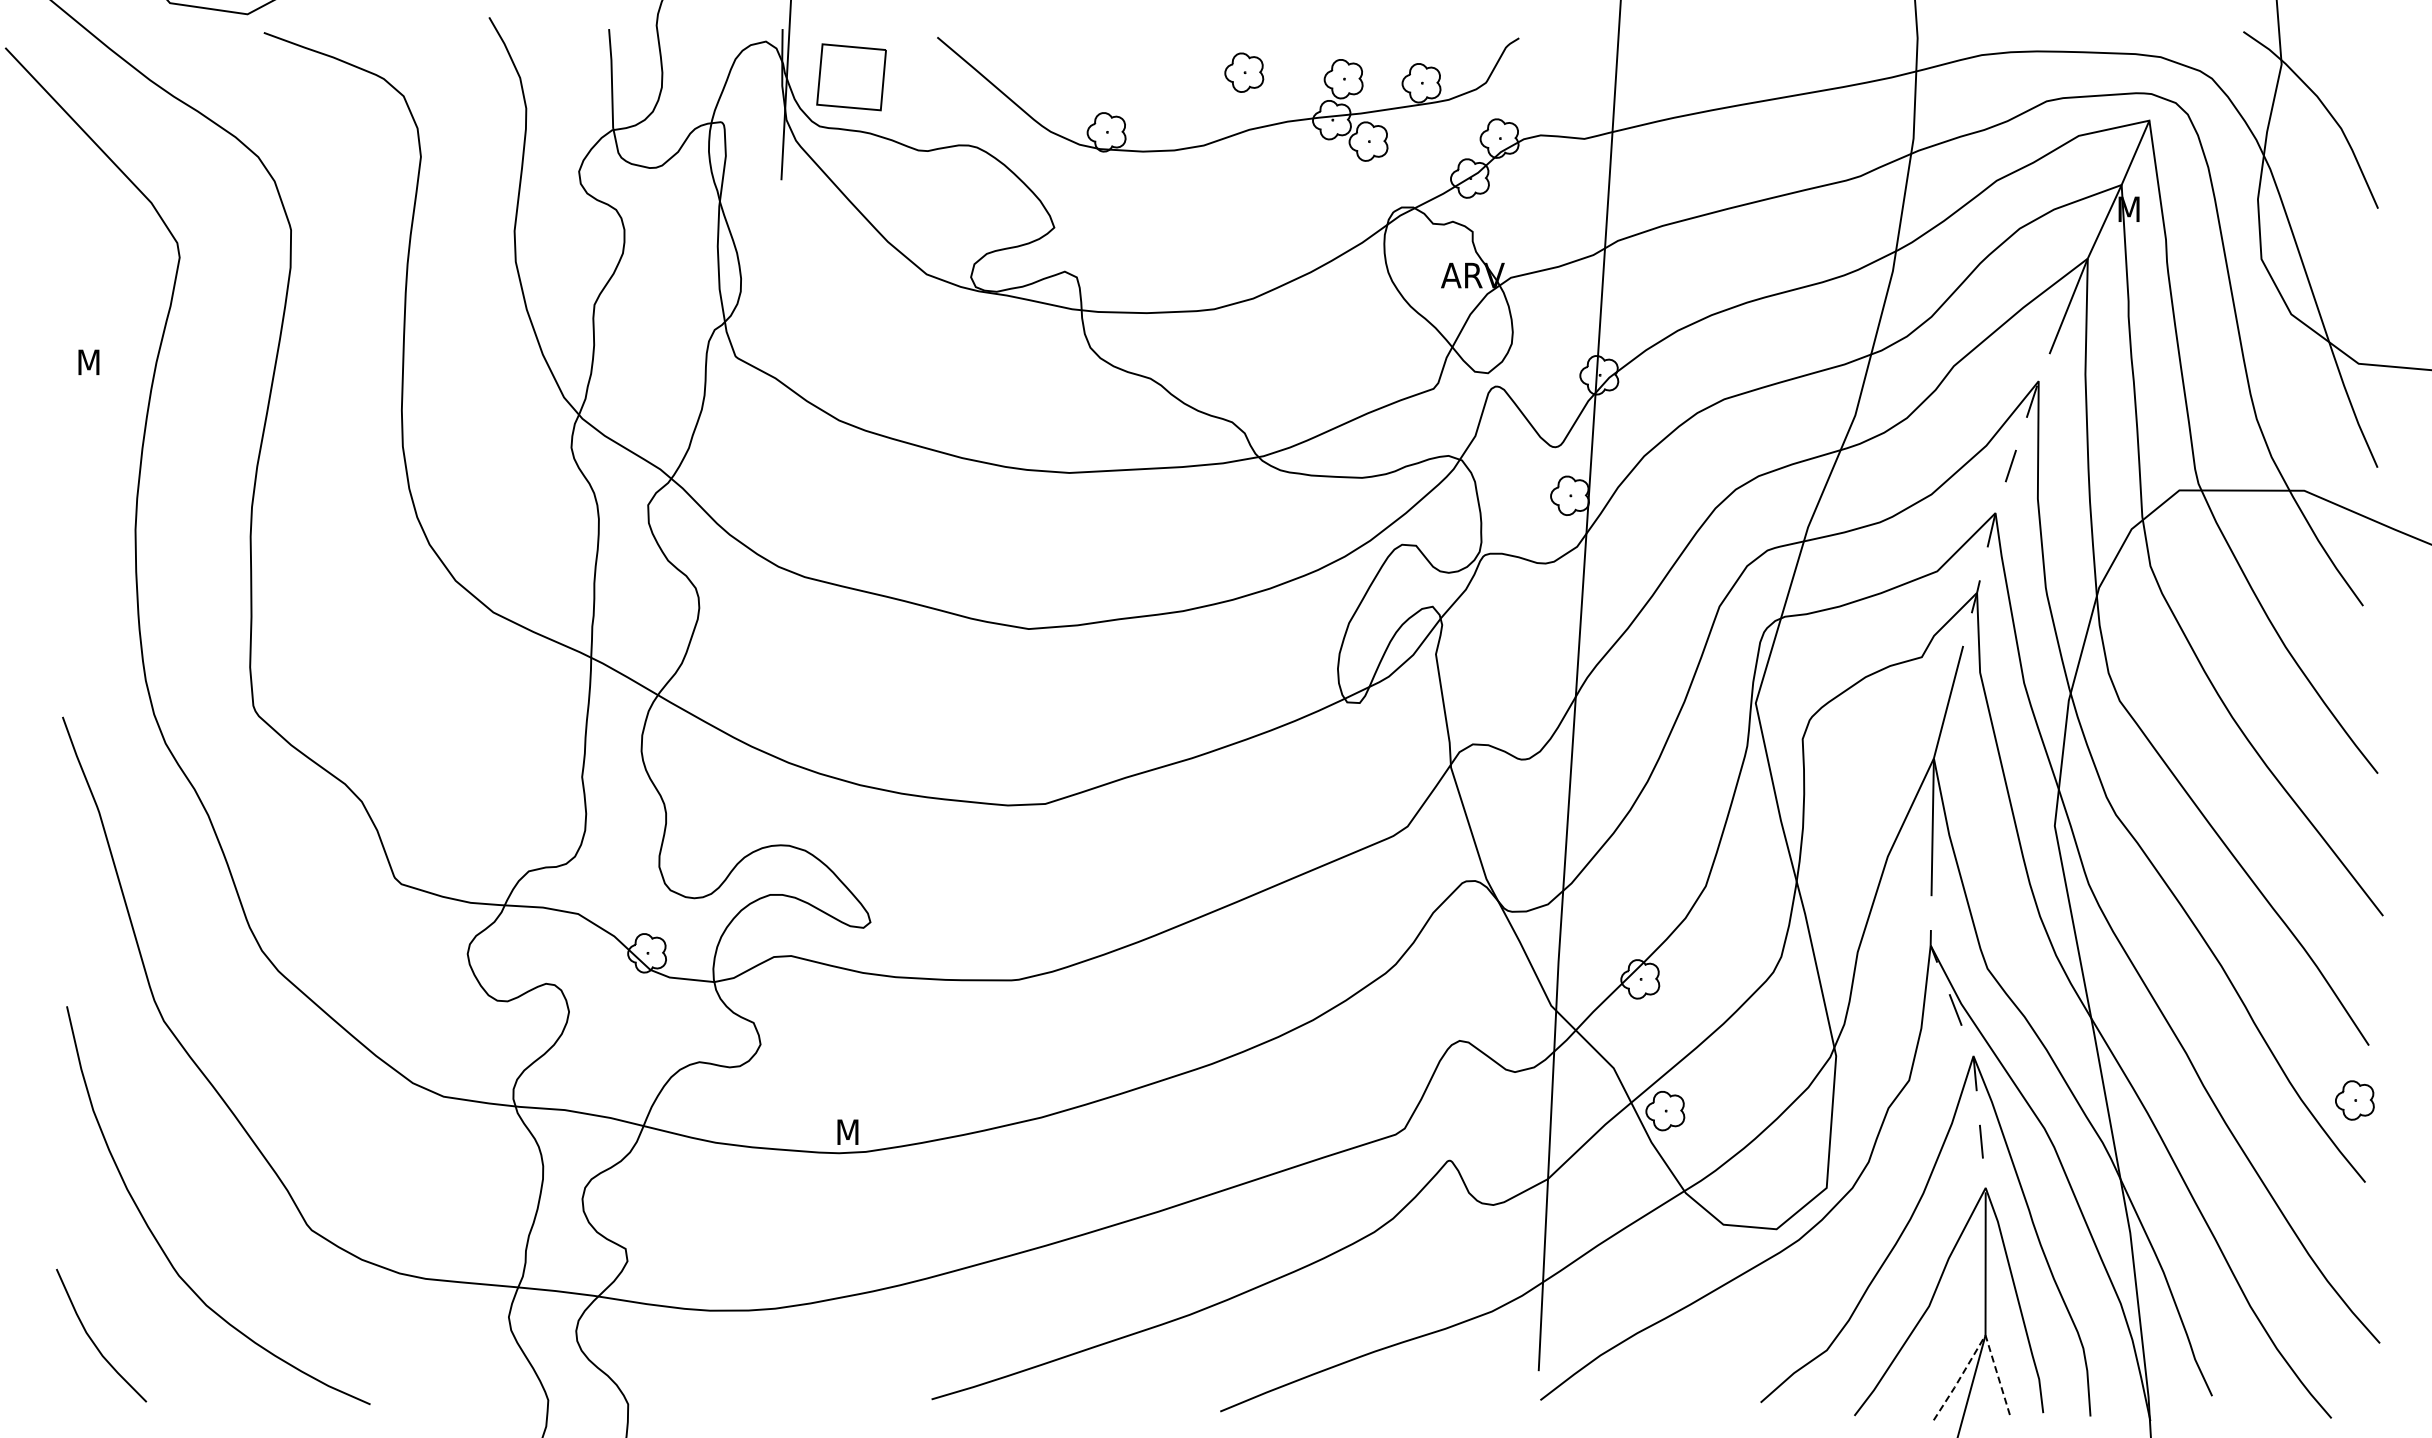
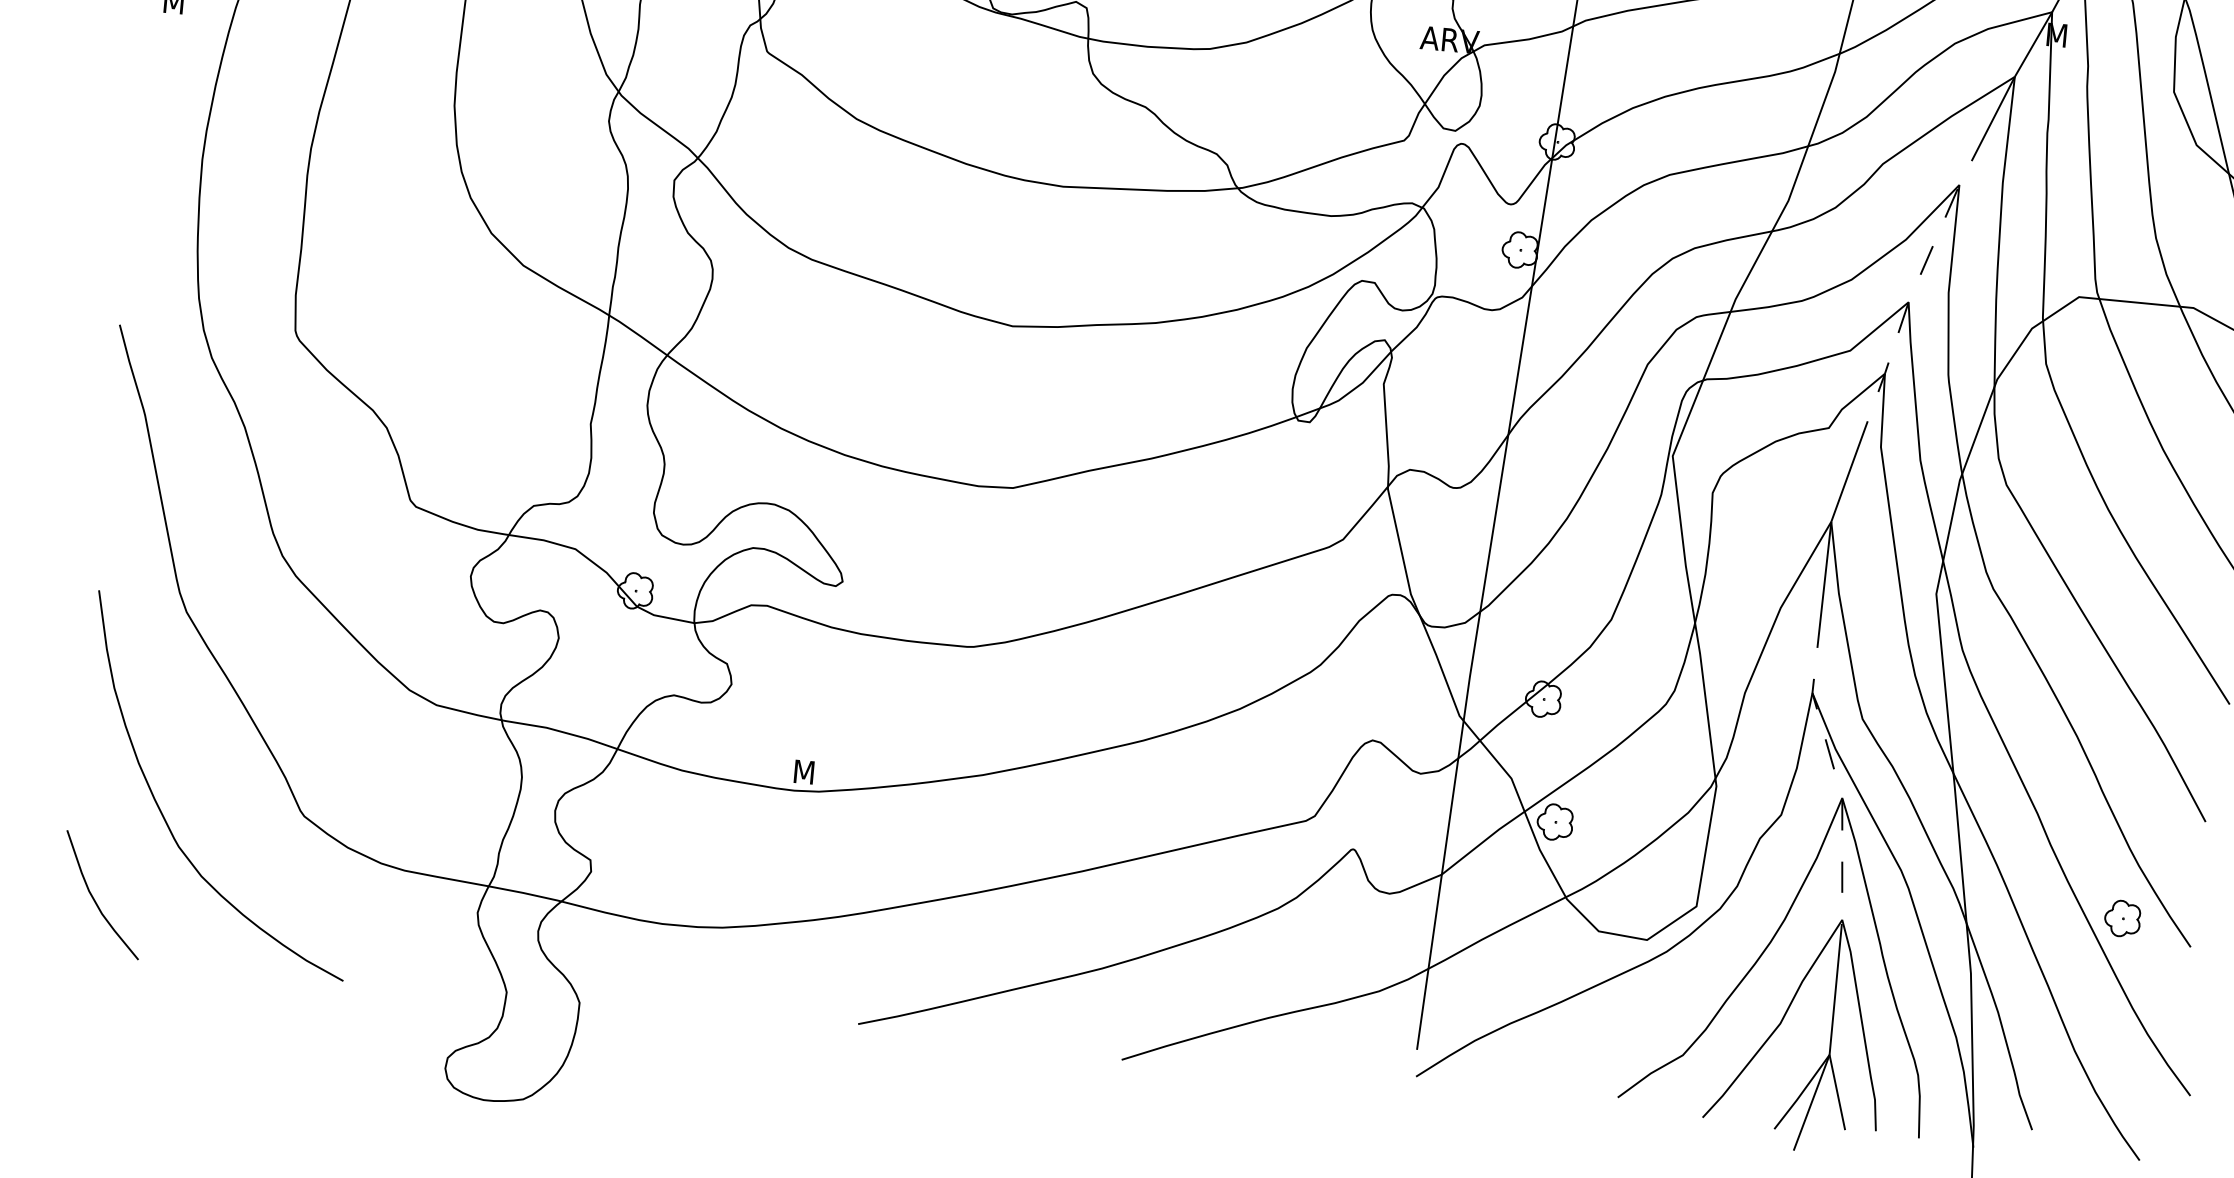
part: (2354, 1100) -> (2122, 918), moved
line: (1980, 1342) -> (1824, 1061), dashed -> solid

